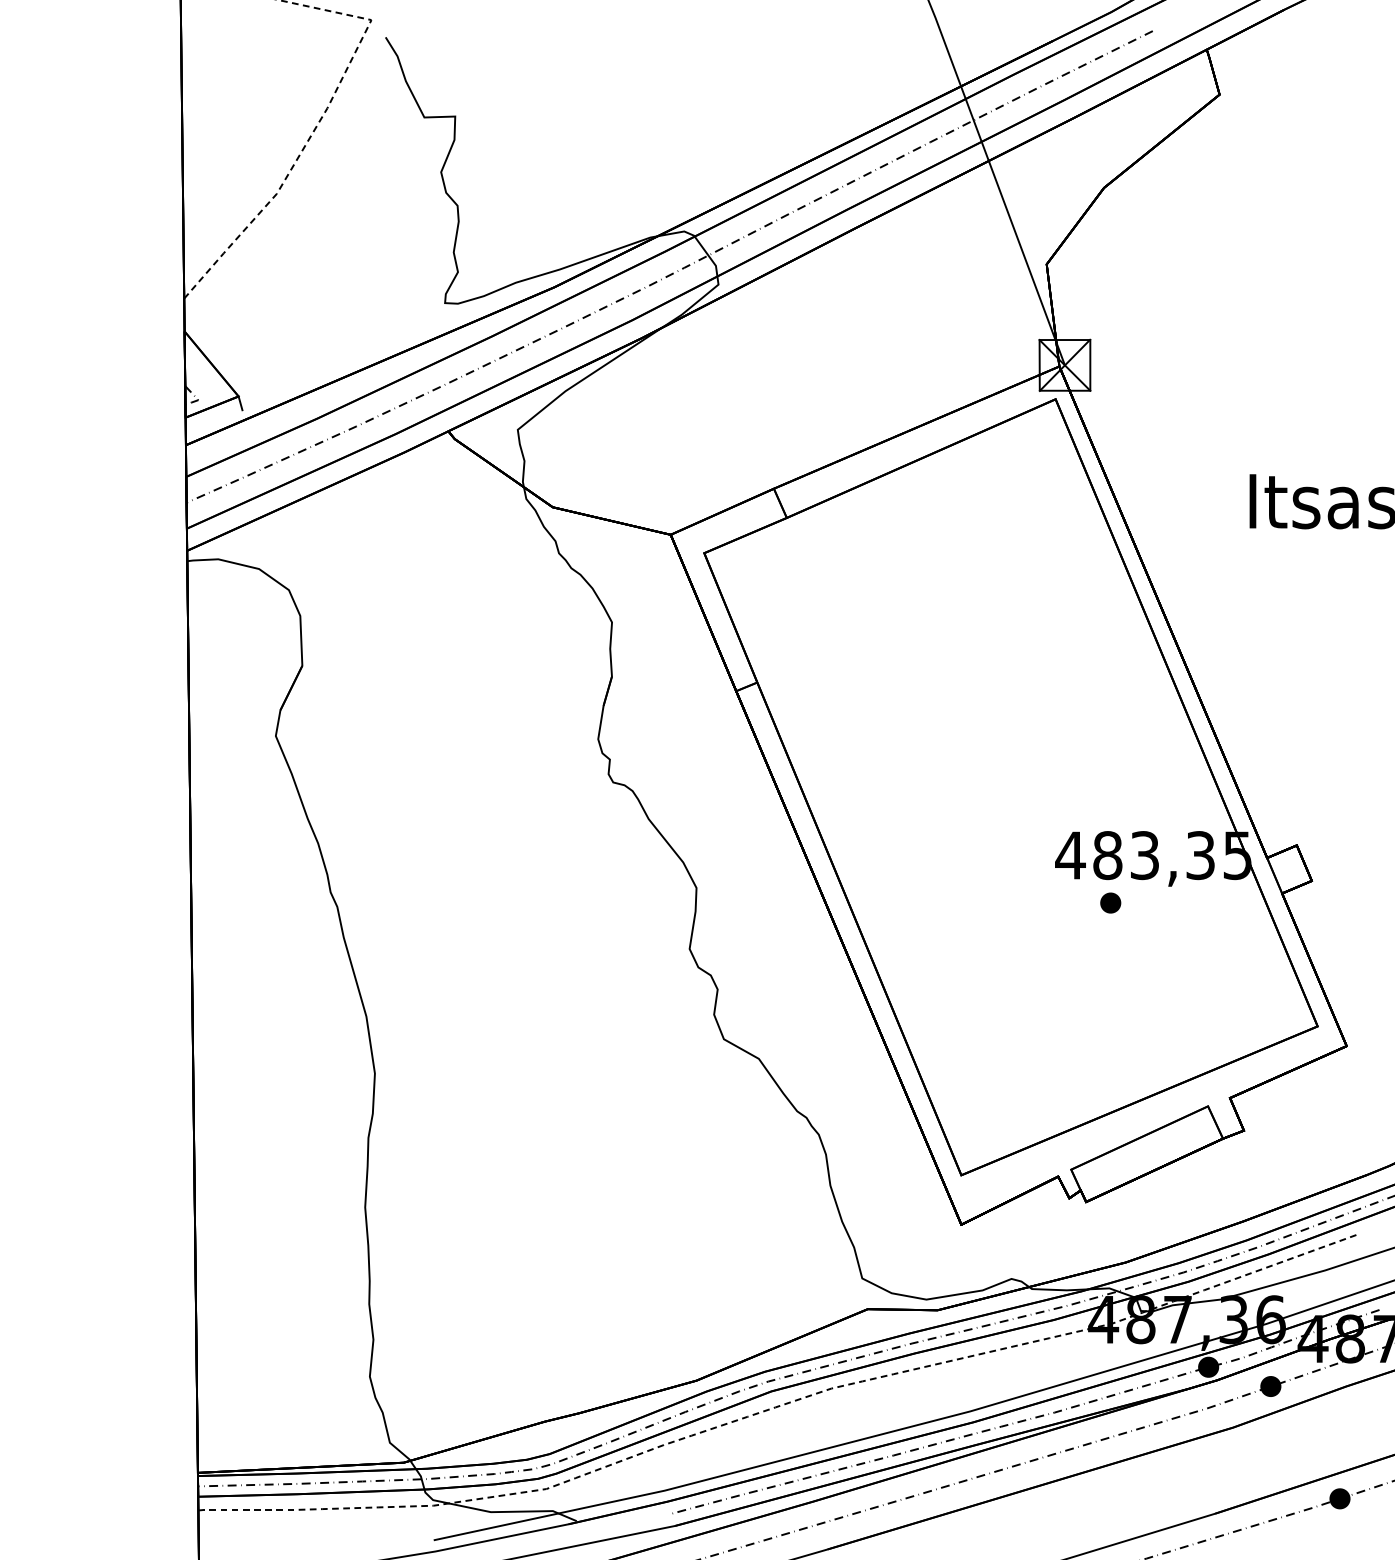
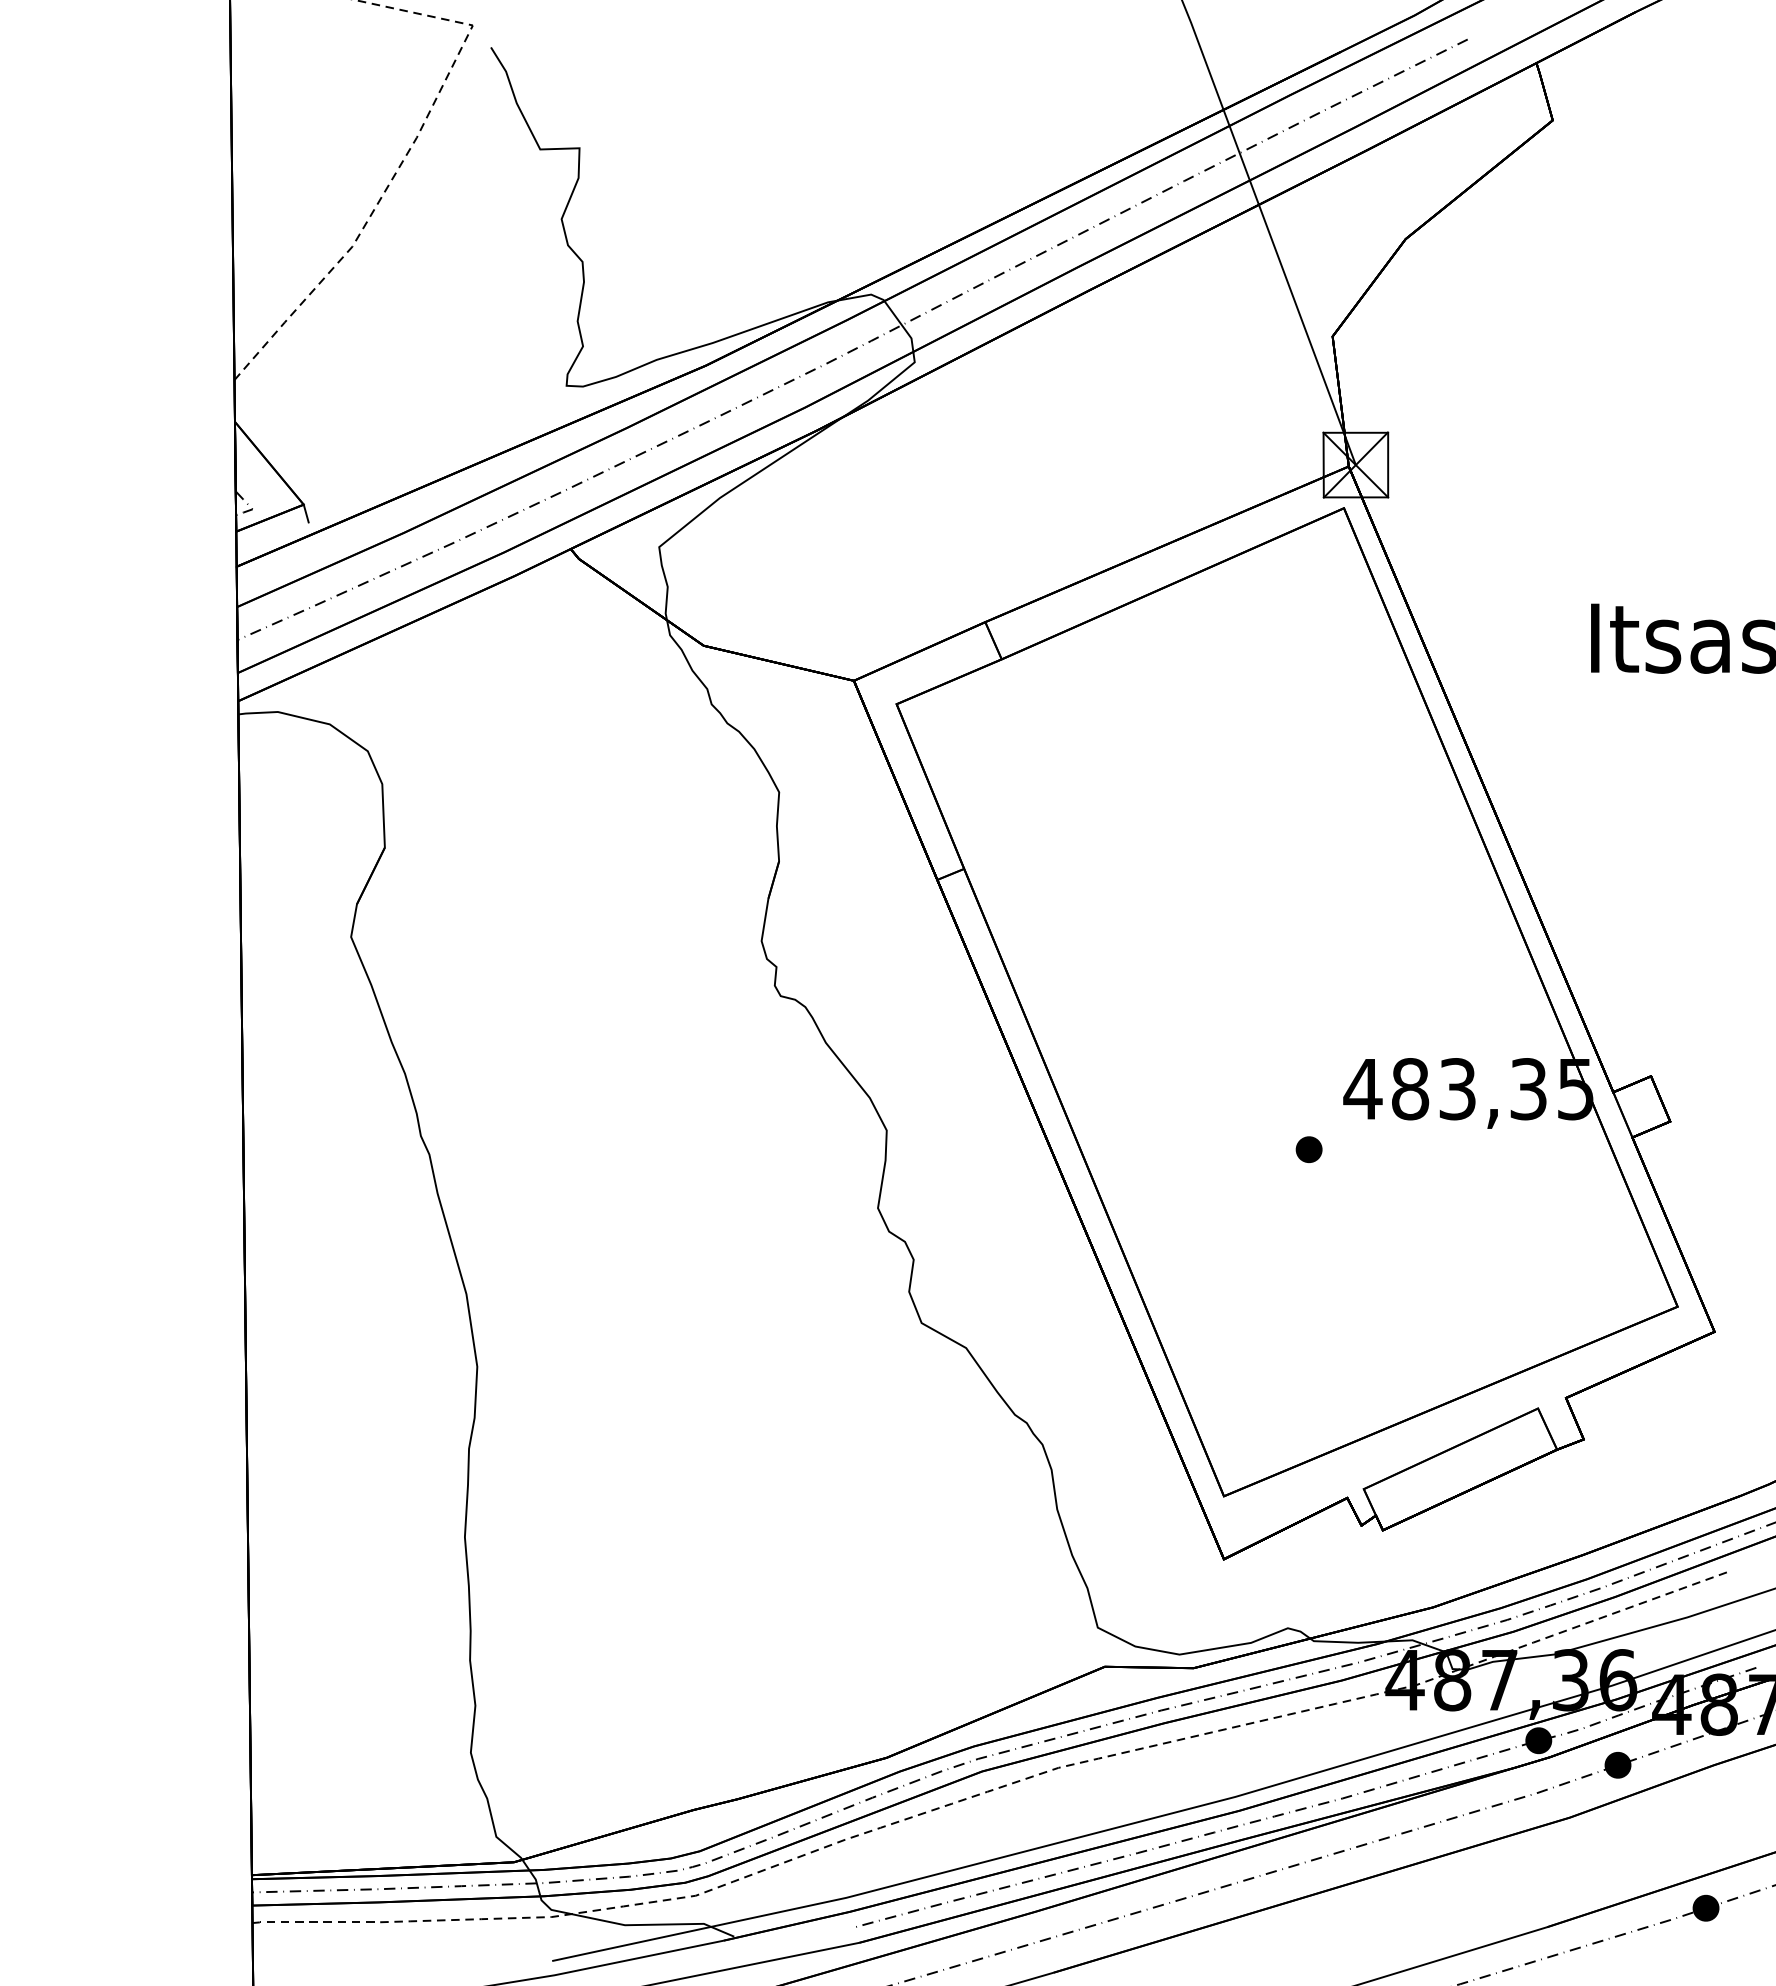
part: (1110, 902) -> (1308, 1149), moved

